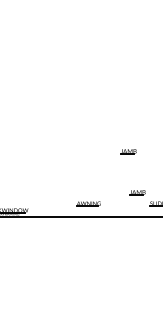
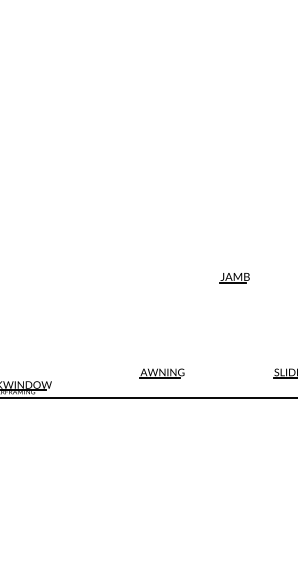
part: (137, 192) -> (251, 352), removed

